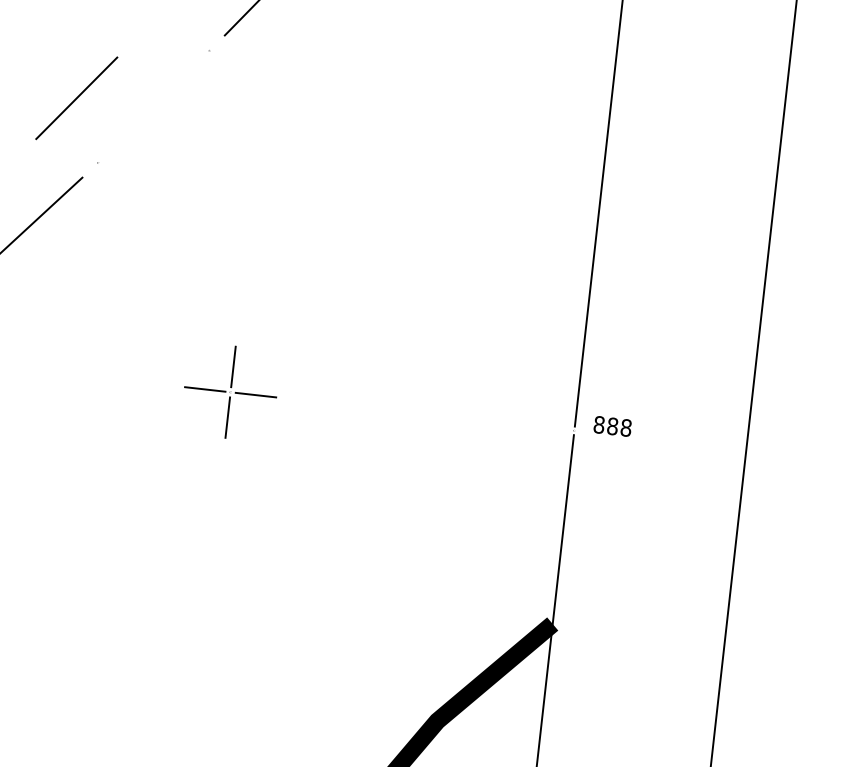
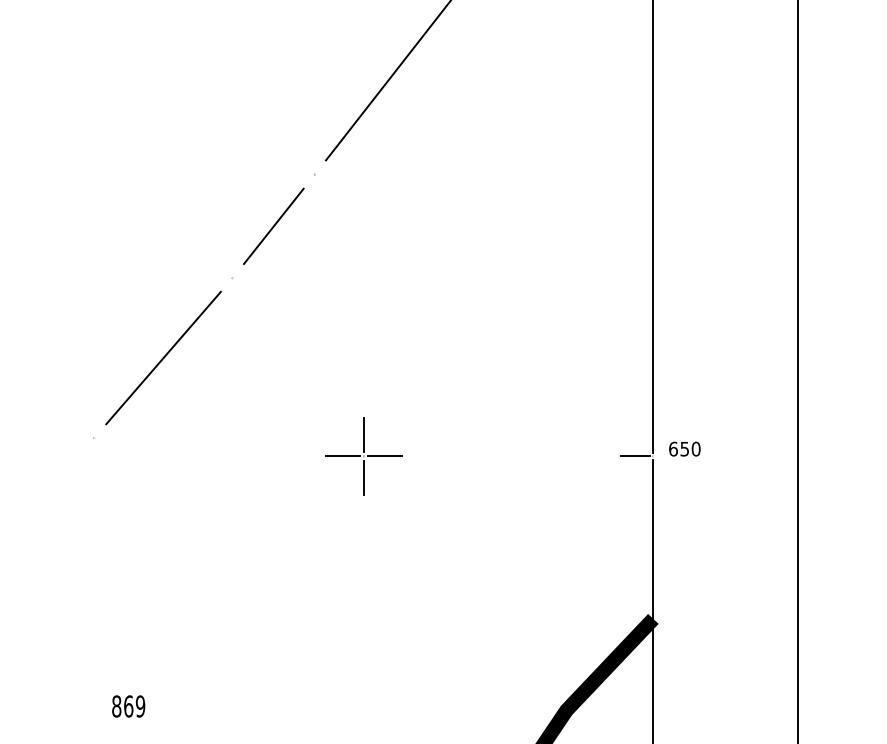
line: (76, 97) -> (273, 225), moved
text: (612, 425) -> (684, 448), 888 -> 650
line: (551, 428) -> (634, 456), added

